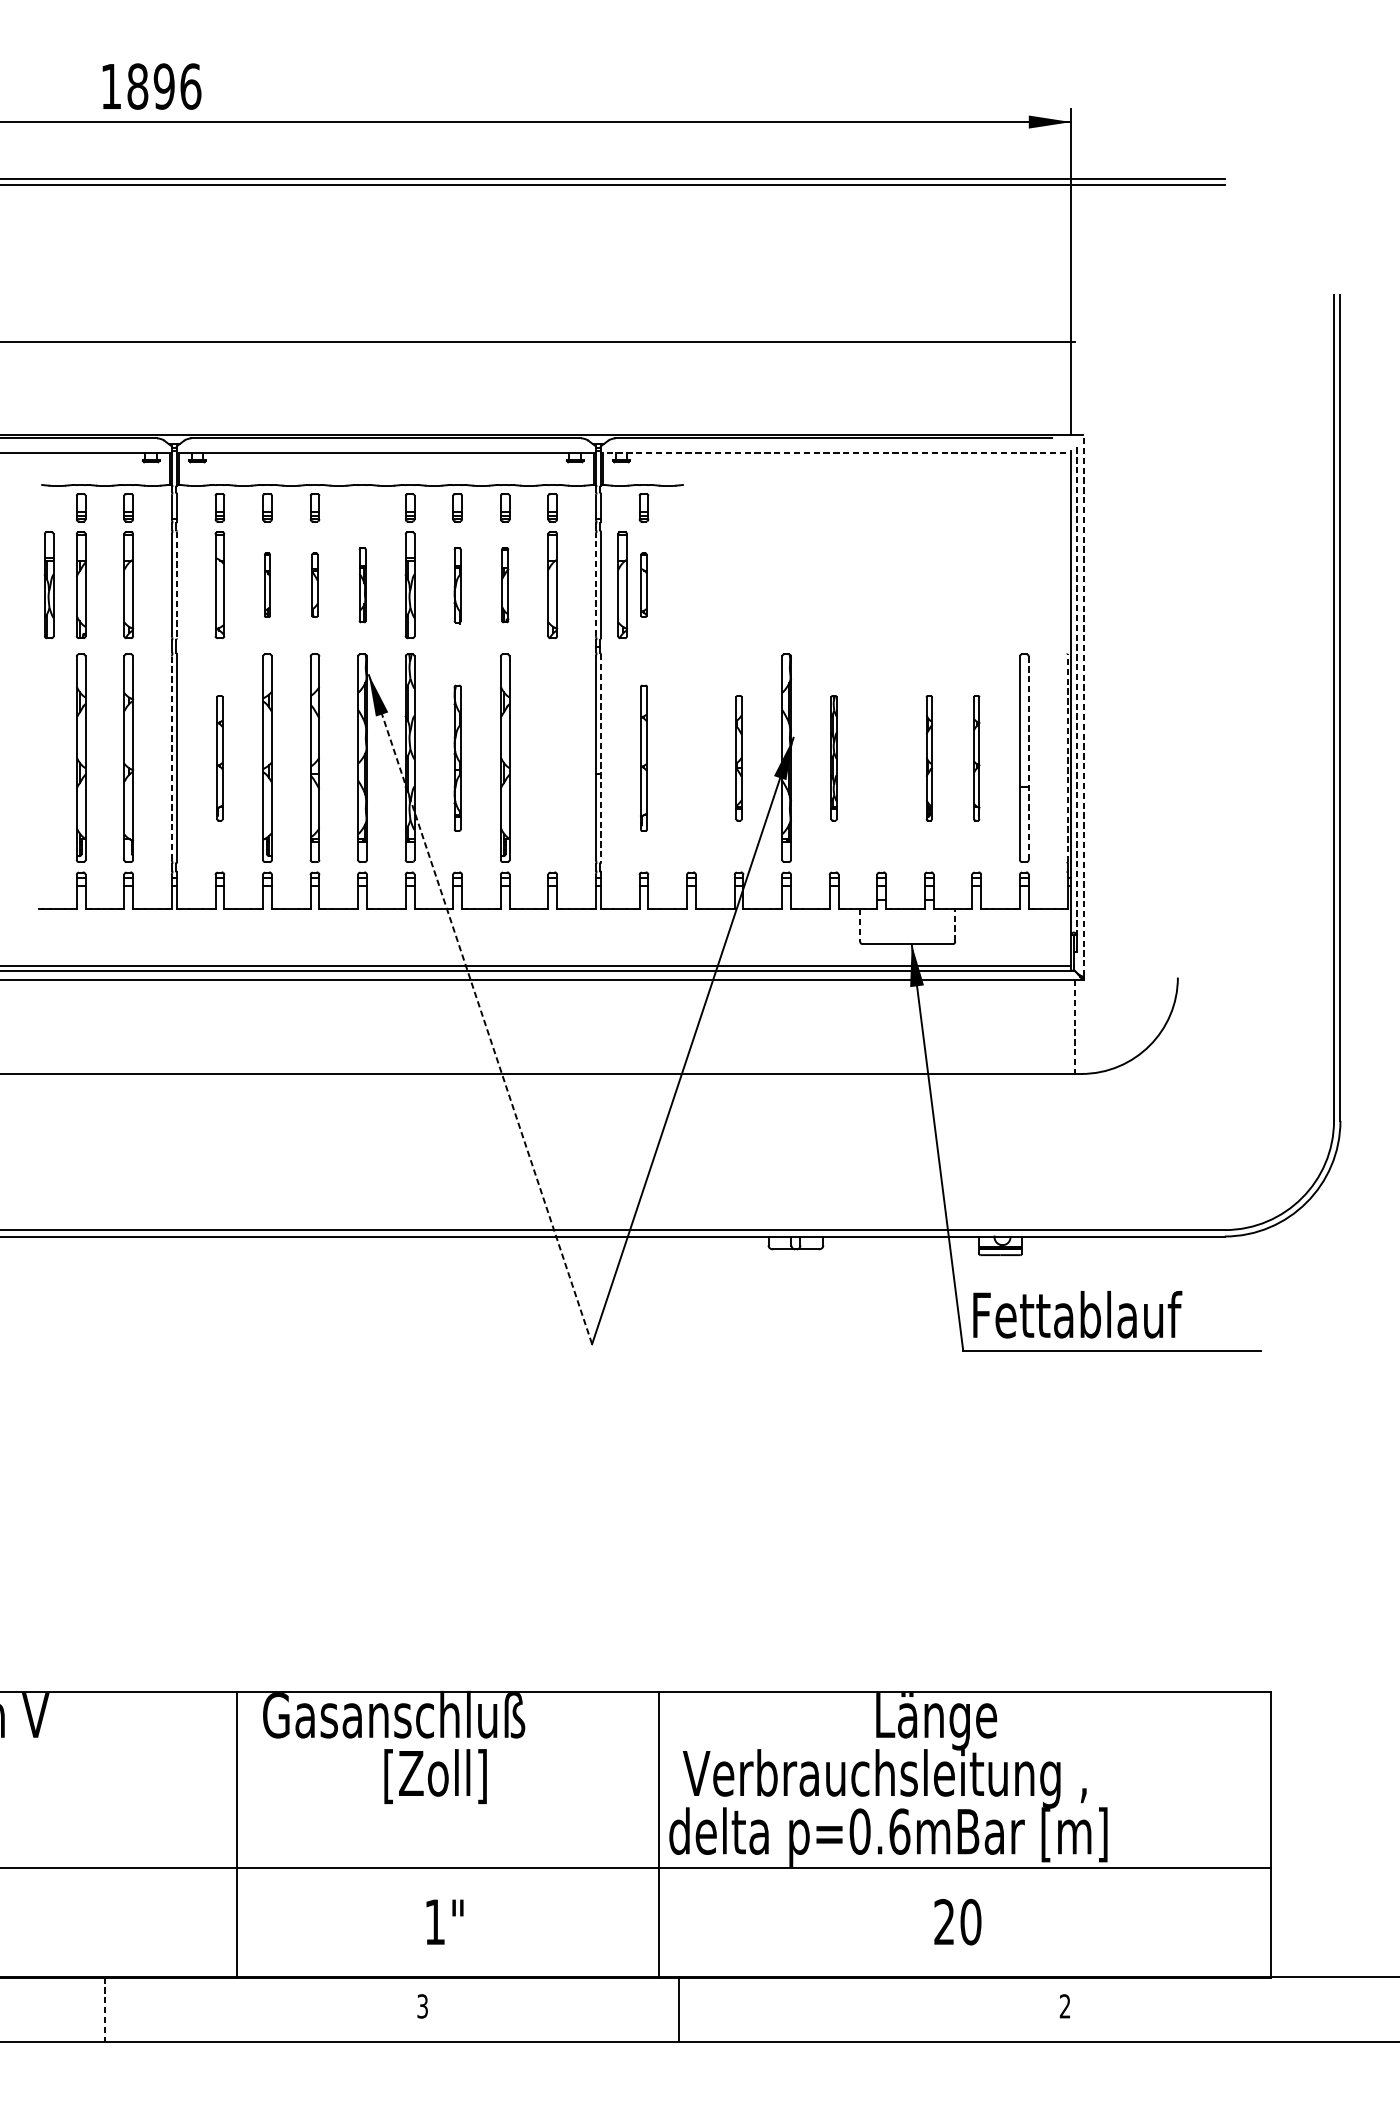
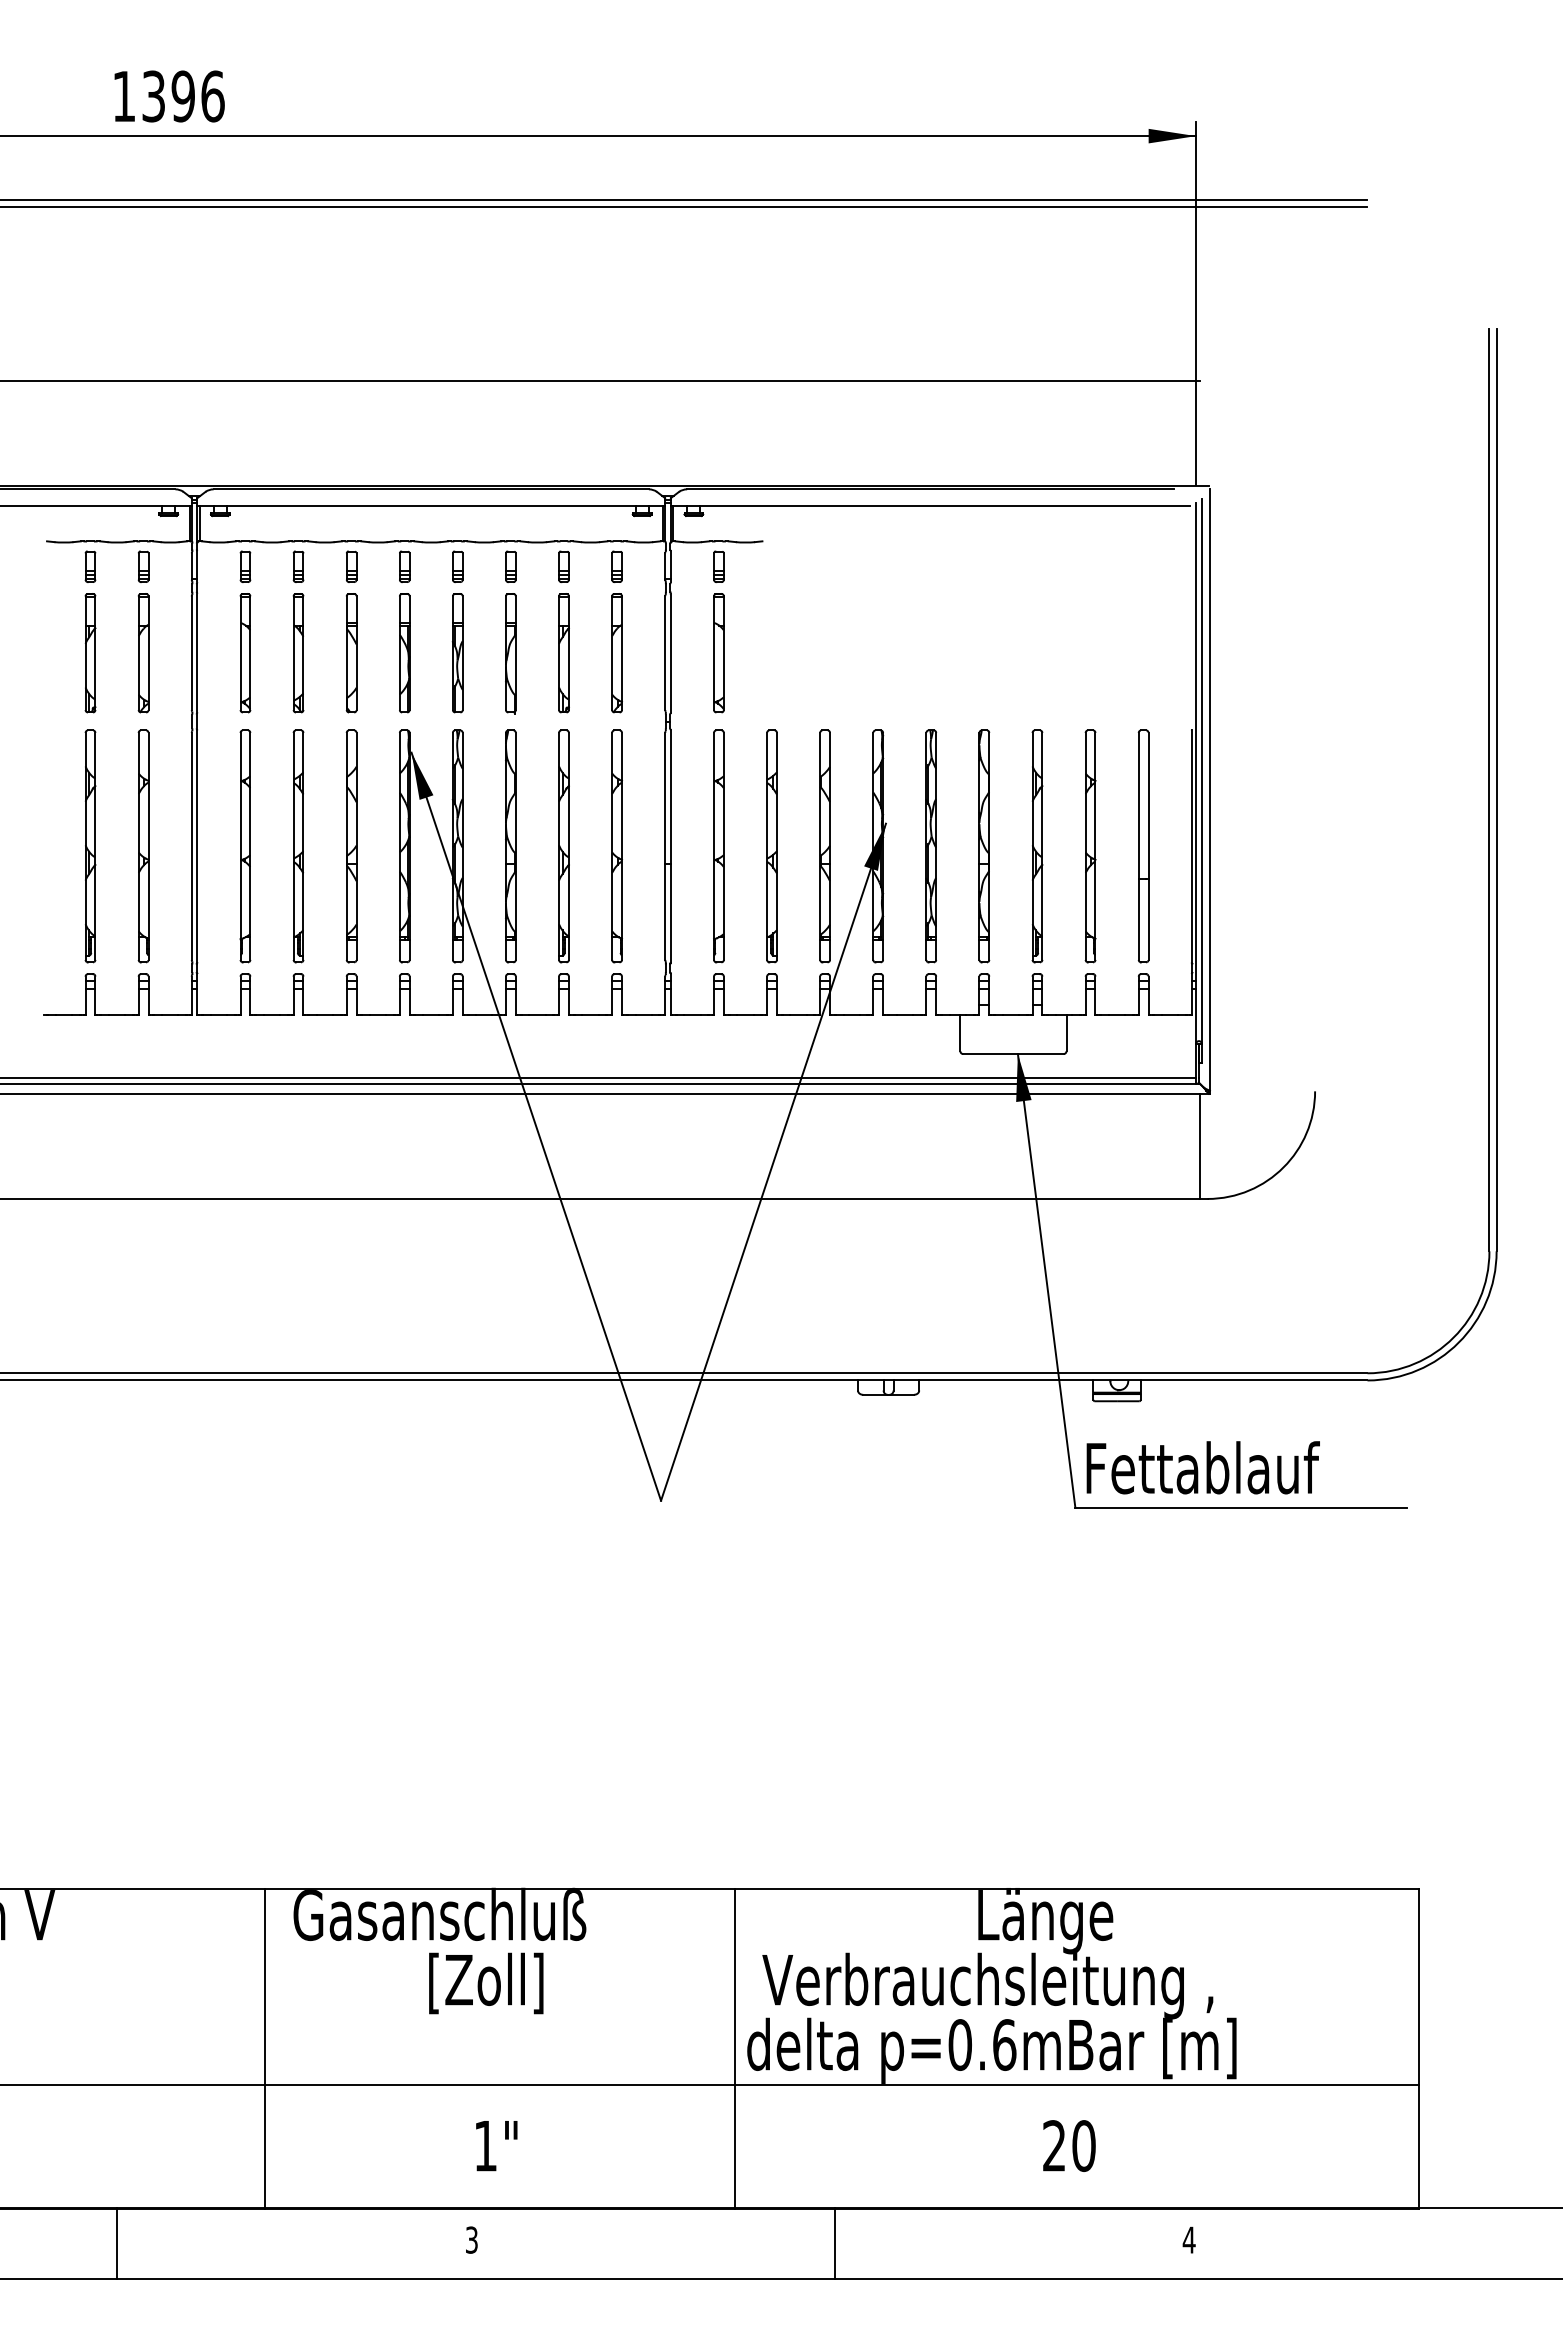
text: (137, 86) -> (153, 96), 1896 -> 1396
line: (833, 452) -> (930, 505), dashed -> solid
part: (362, 507) -> (404, 566), added
part: (48, 585) -> (54, 653), removed
line: (176, 585) -> (197, 653), dashed -> solid
part: (267, 585) -> (298, 653), size x1.67
part: (314, 585) -> (351, 653), size x1.67
part: (362, 585) -> (404, 653), size x1.43
part: (457, 585) -> (510, 653), size x1.43
part: (504, 585) -> (563, 653), size x1.43
line: (596, 585) -> (665, 653), dashed -> solid
part: (622, 585) -> (694, 653), removed
part: (643, 585) -> (718, 653), size x1.67
line: (1076, 692) -> (1201, 772), dashed -> solid
line: (1084, 708) -> (1210, 790), dashed -> solid
line: (1067, 757) -> (1191, 845), dashed -> solid
line: (171, 758) -> (191, 846), dashed -> solid
part: (219, 758) -> (245, 846), size x1.67
part: (457, 758) -> (510, 846), size x1.43
part: (552, 758) -> (616, 846), added
line: (600, 758) -> (670, 846), dashed -> solid
part: (643, 758) -> (718, 846), size x1.43
part: (691, 758) -> (771, 846), added
part: (738, 758) -> (824, 846), size x1.67
part: (833, 758) -> (930, 846), size x1.67
part: (881, 758) -> (984, 846), added
part: (929, 758) -> (1037, 846), size x1.67
part: (976, 758) -> (1090, 846), size x1.67
line: (1028, 758) -> (1148, 846), dashed -> solid
line: (955, 924) -> (1066, 1032), dashed -> solid
line: (860, 925) -> (960, 1033), dashed -> solid
line: (480, 1009) -> (536, 1127), dashed -> solid
line: (1075, 1027) -> (1200, 1147), dashed -> solid
text: (1064, 2005) -> (1188, 2239), 2 -> 4
line: (105, 2009) -> (117, 2243), dashed -> solid
line: (678, 2009) -> (834, 2243), moved

